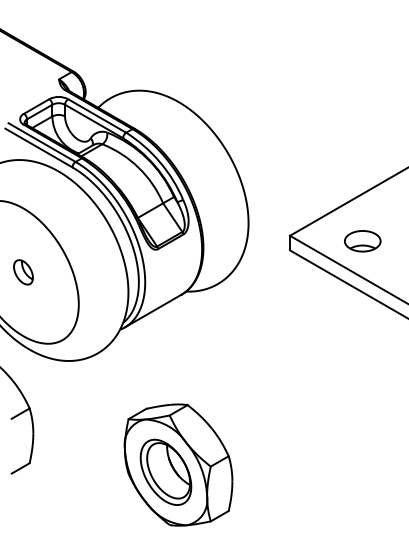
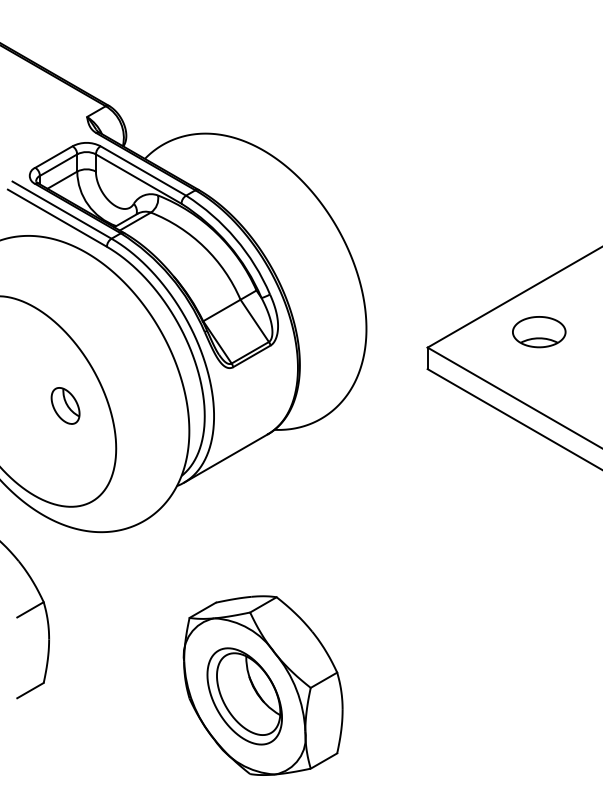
part: (362, 241) -> (538, 332), moved
part: (23, 272) -> (65, 406), moved

